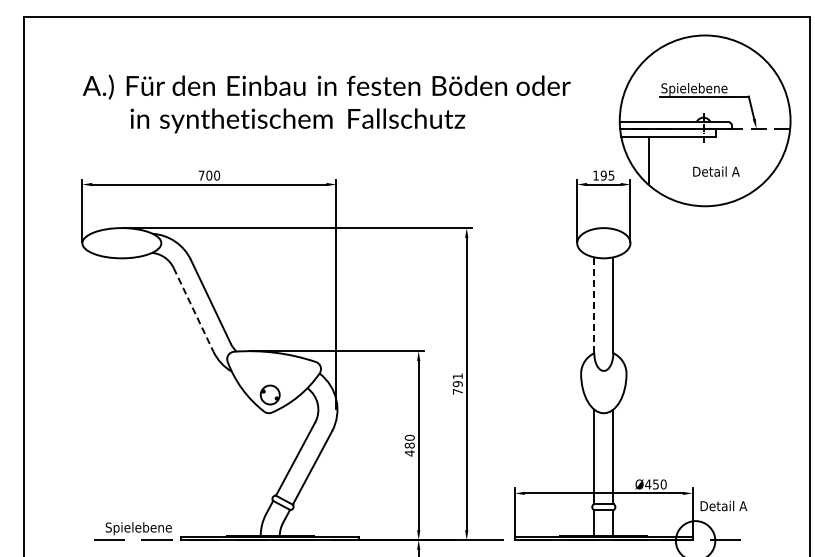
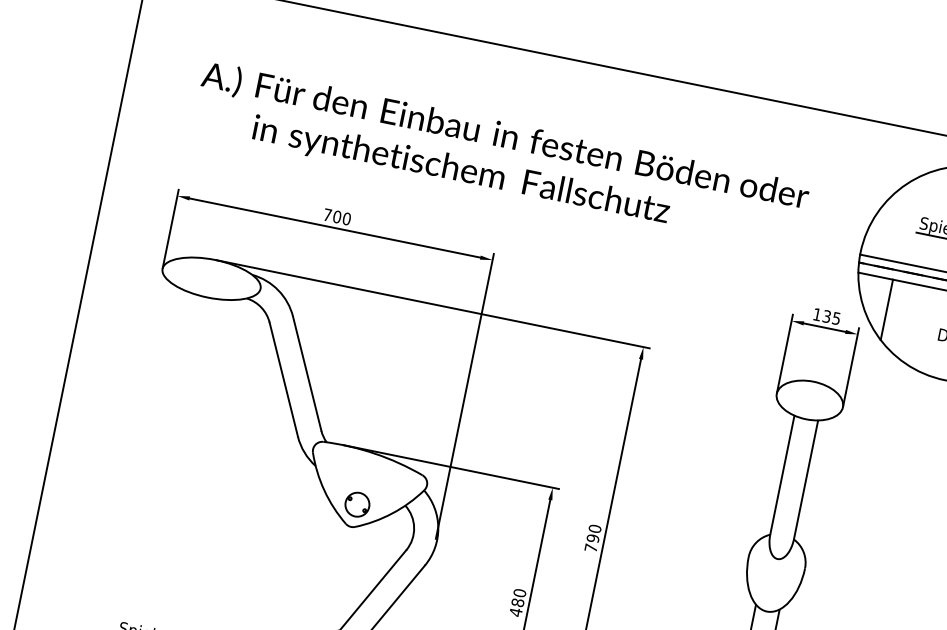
text: (603, 175) -> (826, 316), 195 -> 135
line: (594, 305) -> (782, 475), dashed -> solid
line: (193, 310) -> (283, 380), dashed -> solid
text: (457, 376) -> (594, 529), 791 -> 790

